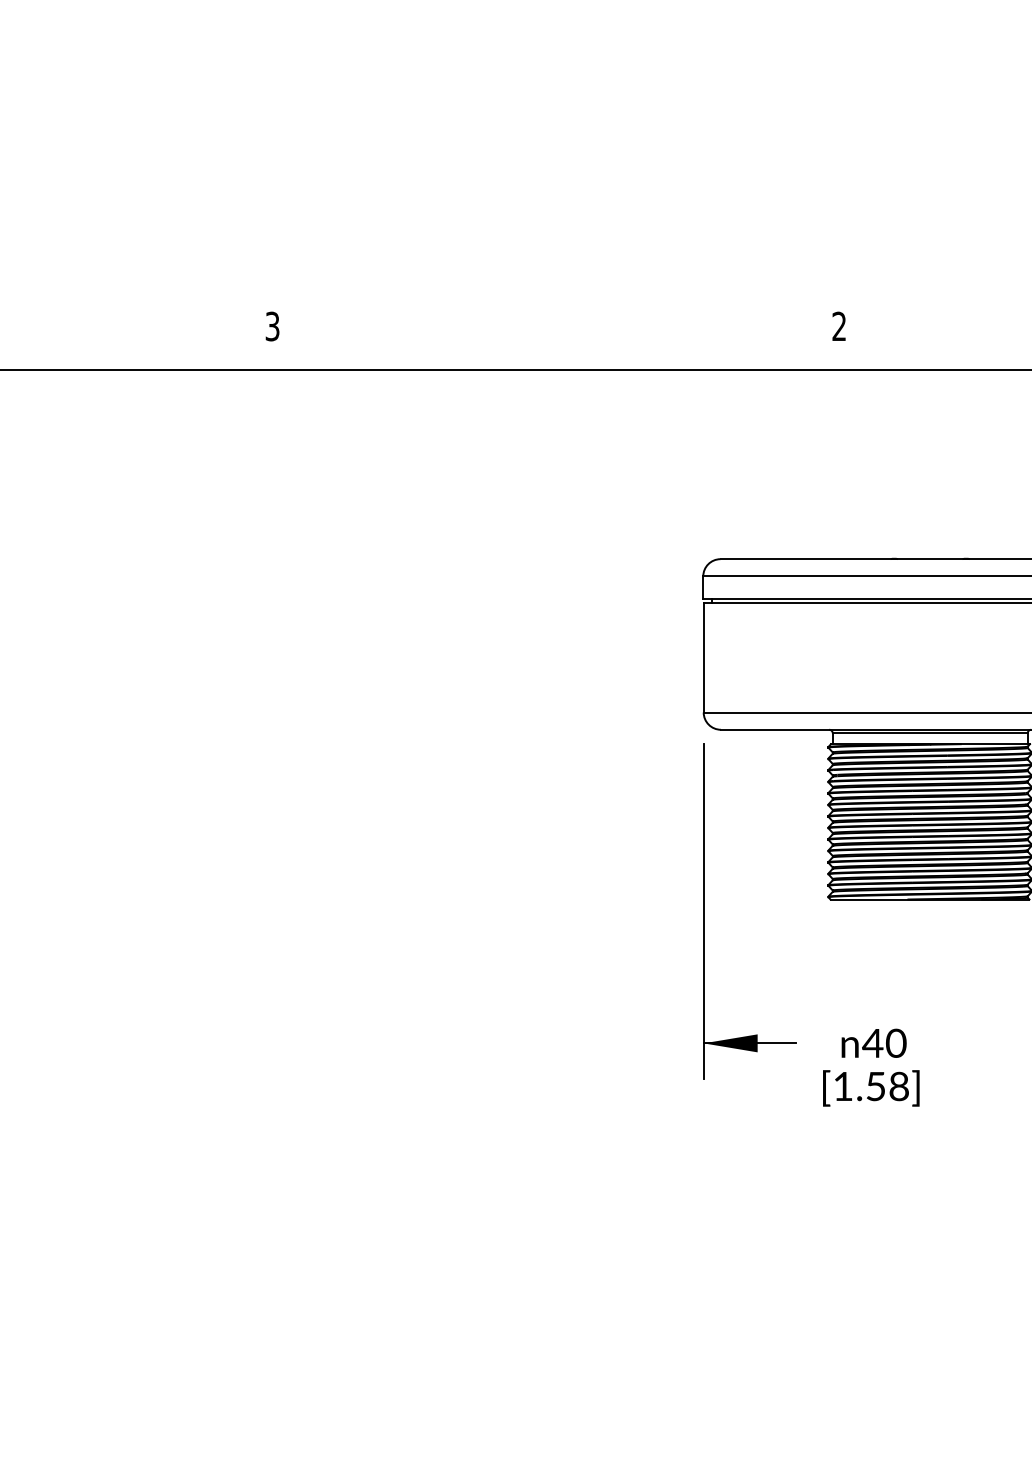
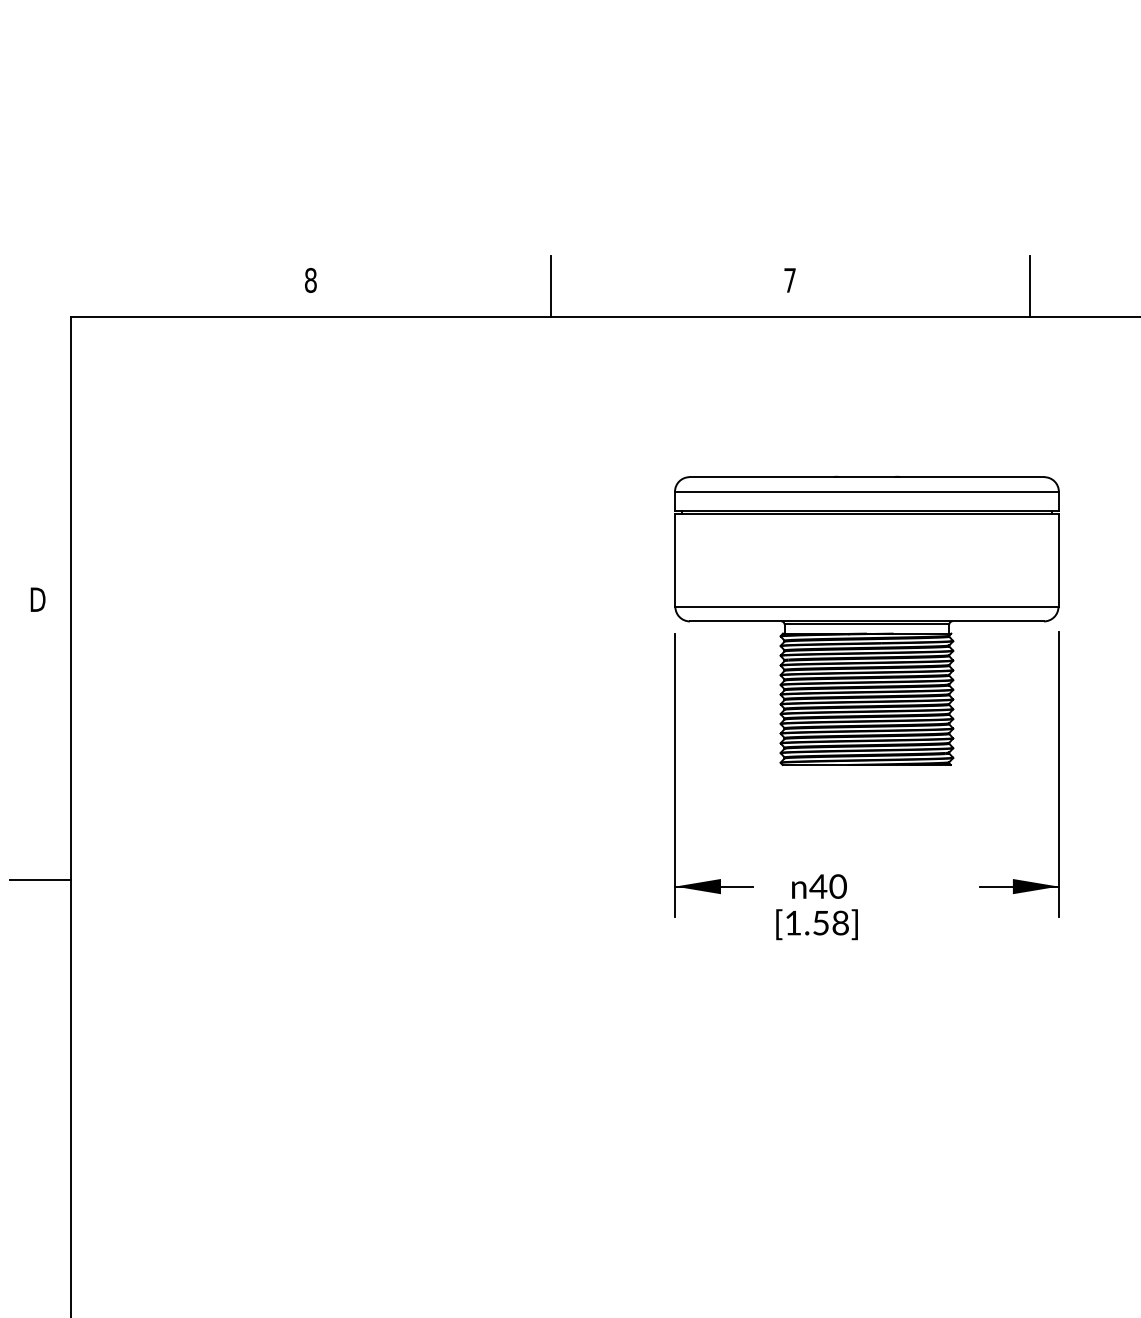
text: (838, 325) -> (789, 279), 2 -> 7
text: (272, 326) -> (310, 280), 3 -> 8
line: (556, 333) -> (550, 286), added

